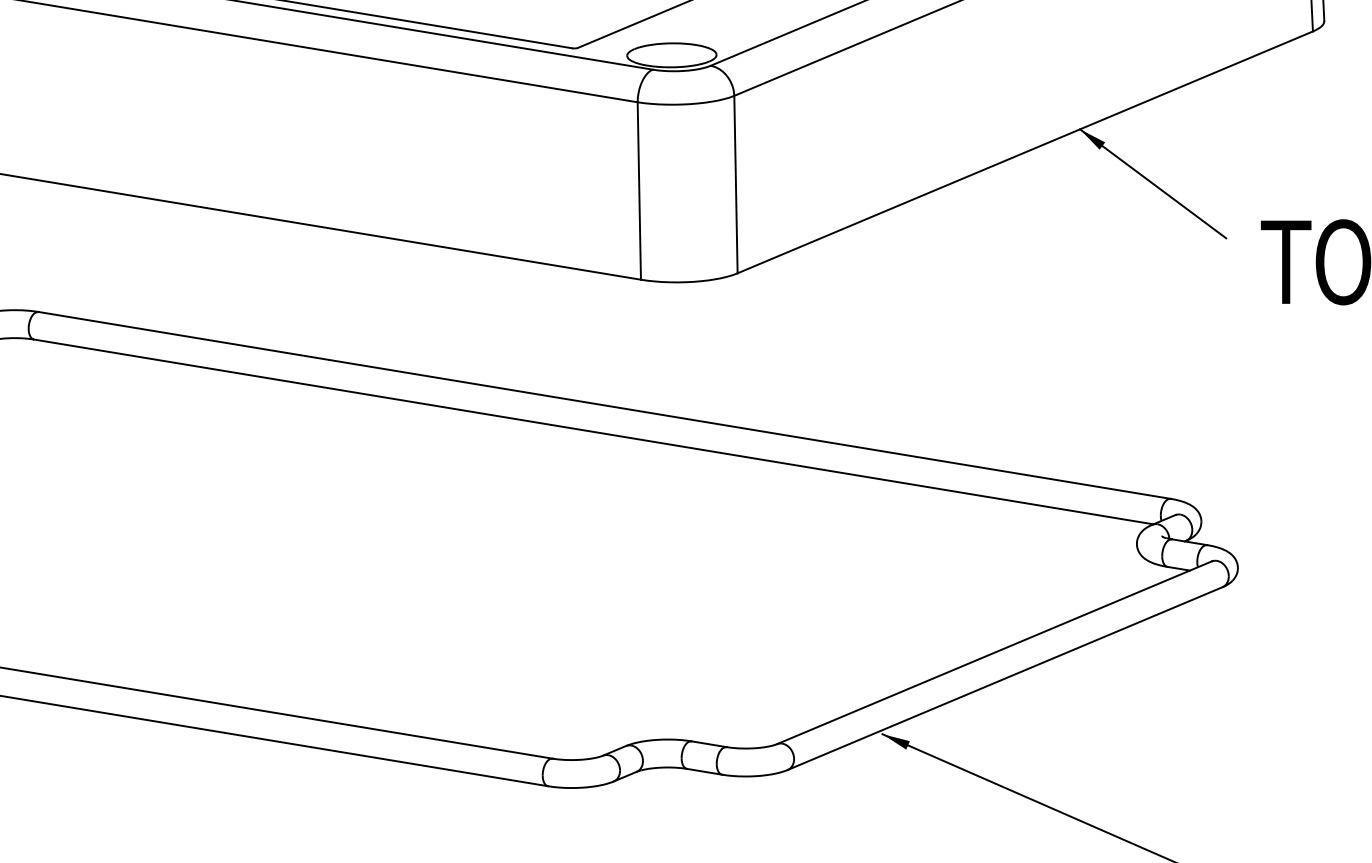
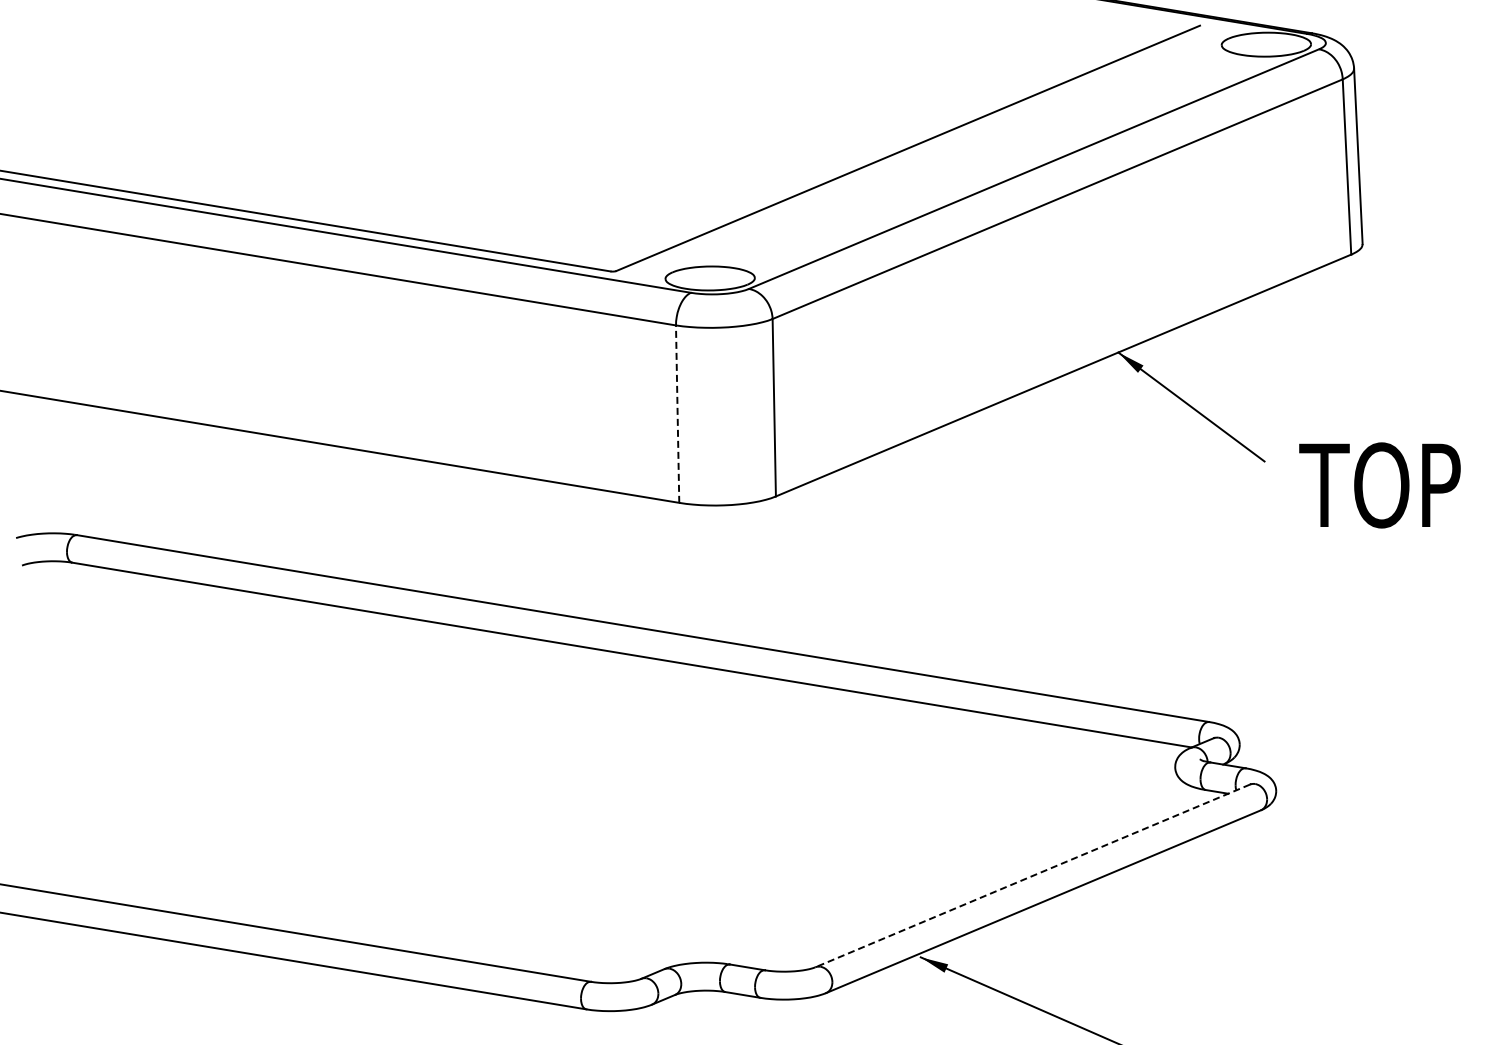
line: (639, 191) -> (677, 414), solid -> dashed
line: (994, 652) -> (1032, 875), solid -> dashed

